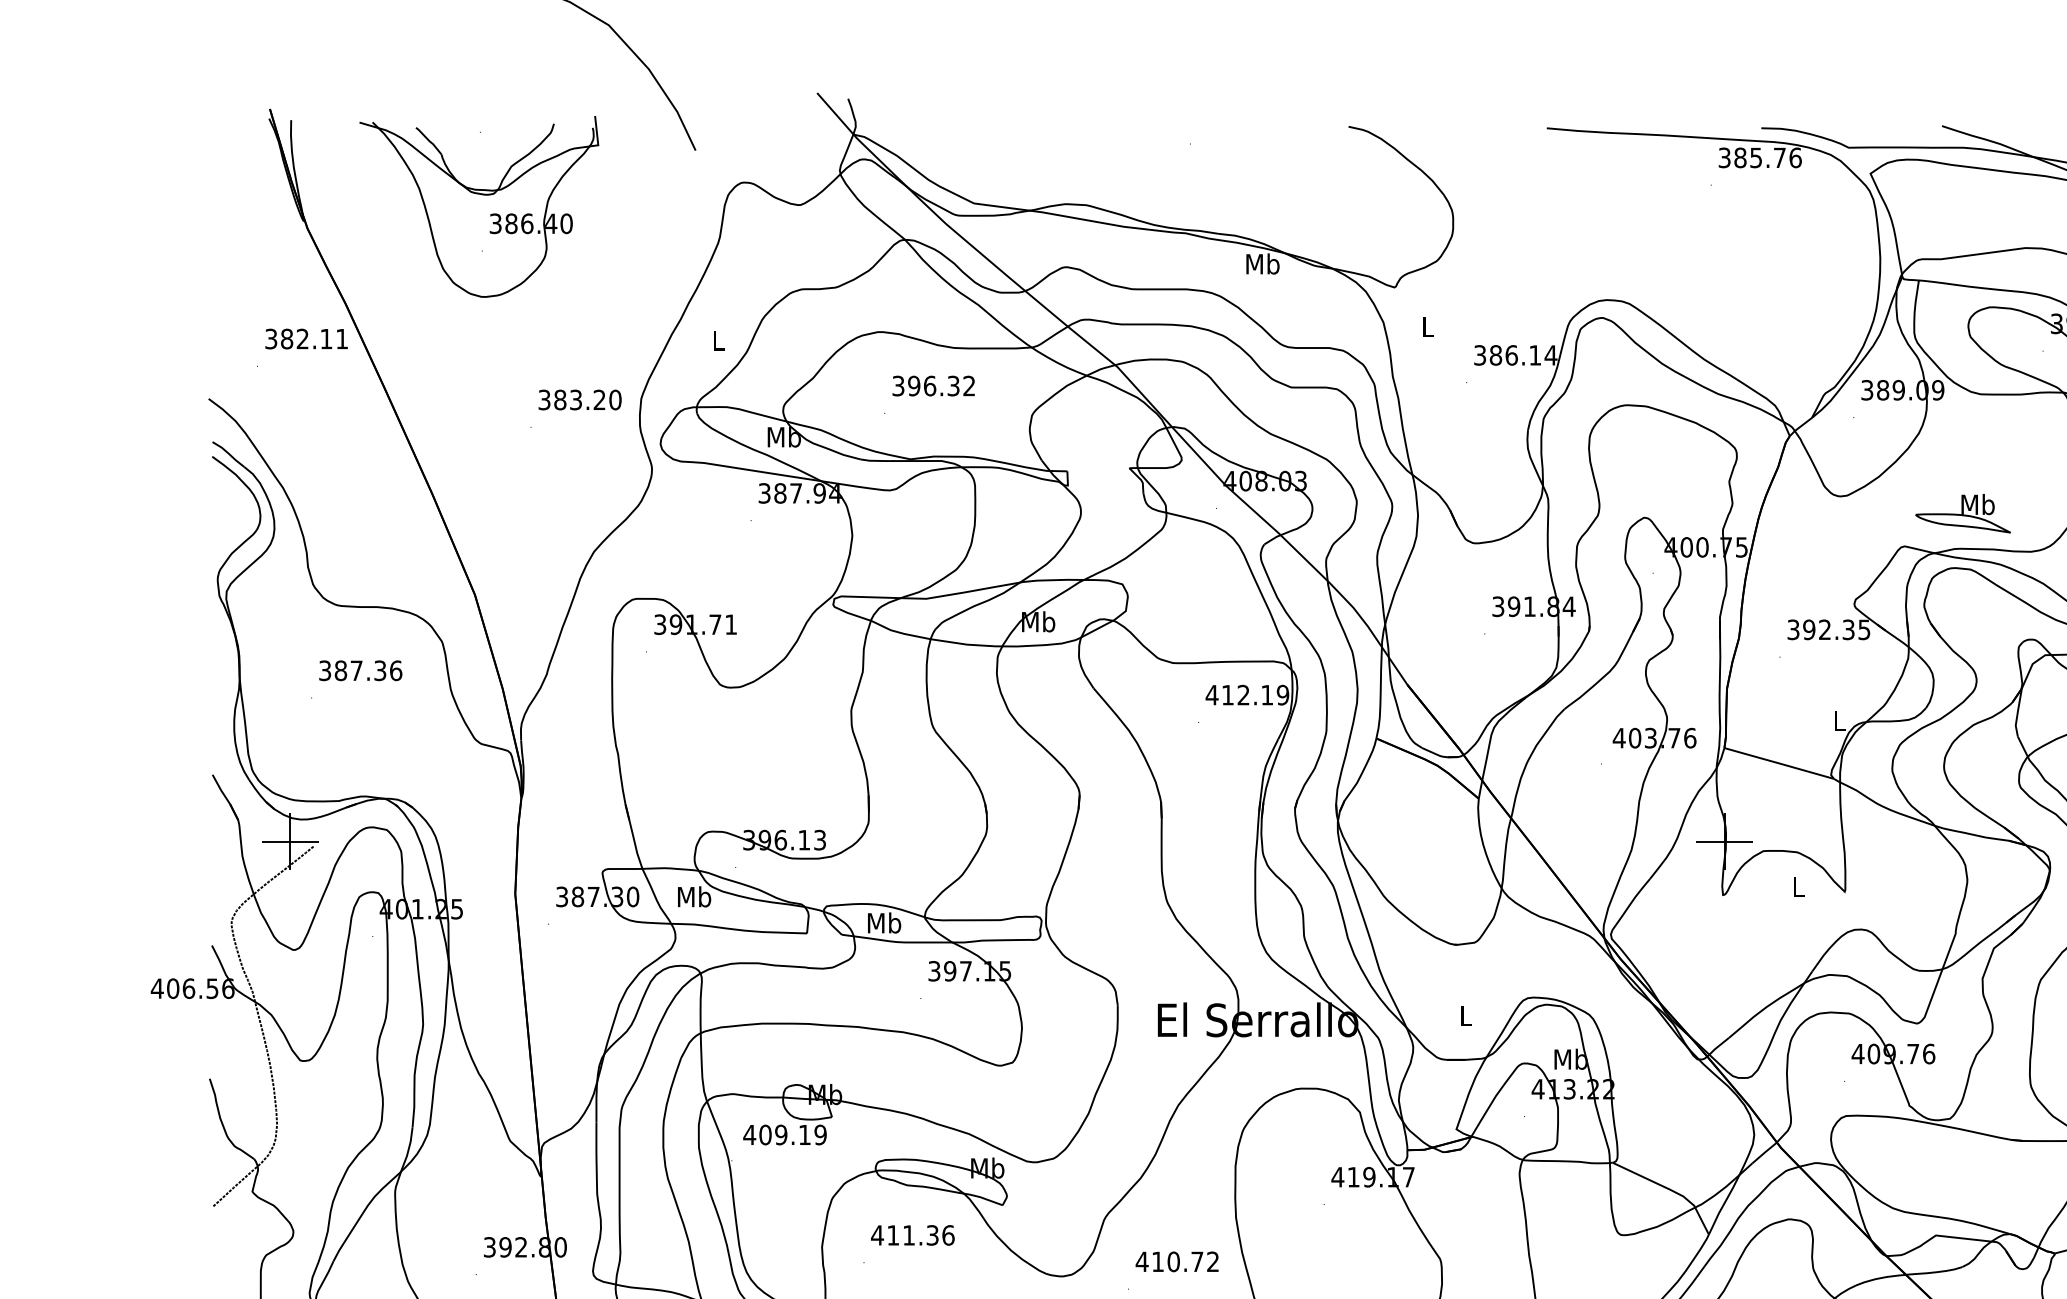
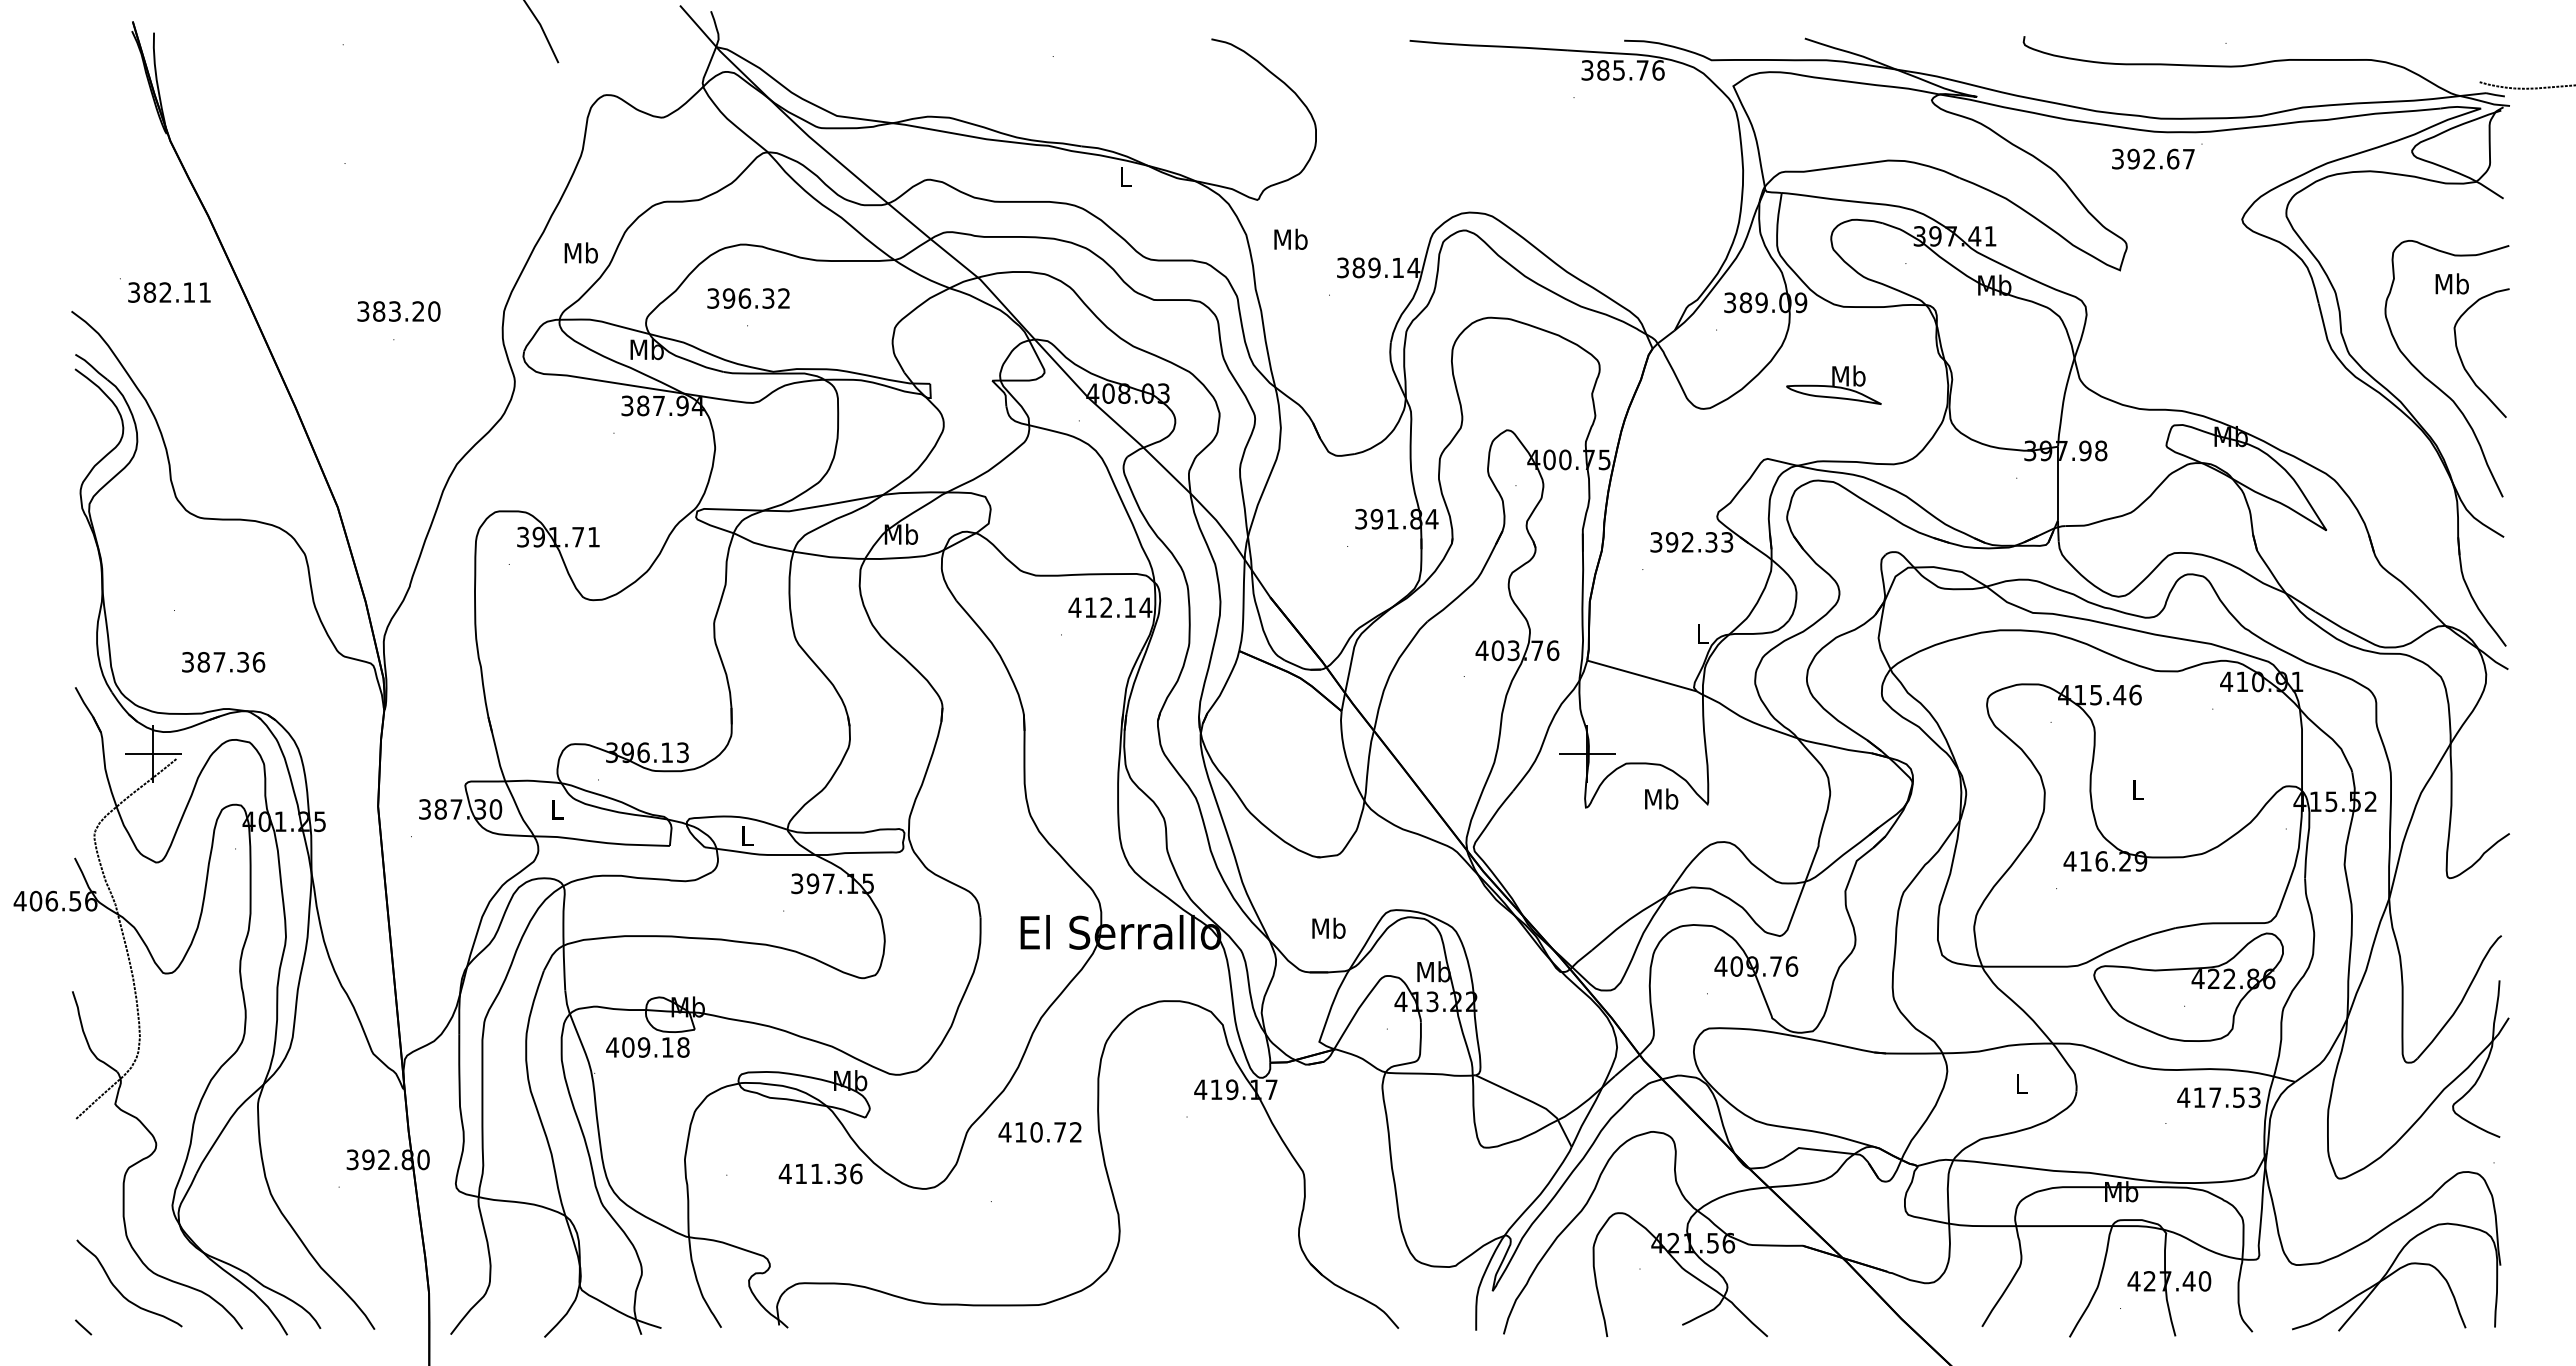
part: (478, 206) -> (341, 119), removed
text: (1262, 263) -> (1125, 176), Mb -> L
text: (1427, 325) -> (1290, 238), L -> Mb
text: (306, 338) -> (169, 292), moved
text: (717, 339) -> (580, 252), L -> Mb
text: (1511, 354) -> (1374, 267), 386.14 -> 389.14
text: (933, 385) -> (748, 298), moved
text: (579, 399) -> (398, 311), moved
part: (1962, 512) -> (1833, 384), moved
text: (1864, 628) -> (1727, 541), 392.35 -> 392.33
text: (360, 670) -> (223, 662), moved
text: (1282, 694) -> (1145, 607), 412.19 -> 412.14
text: (1798, 885) -> (1661, 798), L -> Mb
text: (693, 895) -> (556, 808), Mb -> L
text: (883, 922) -> (746, 835), Mb -> L
text: (1465, 1014) -> (1328, 927), L -> Mb
text: (820, 1134) -> (683, 1047), 409.19 -> 409.18
text: (912, 1234) -> (820, 1173), moved
text: (1176, 1261) -> (1039, 1132), moved

